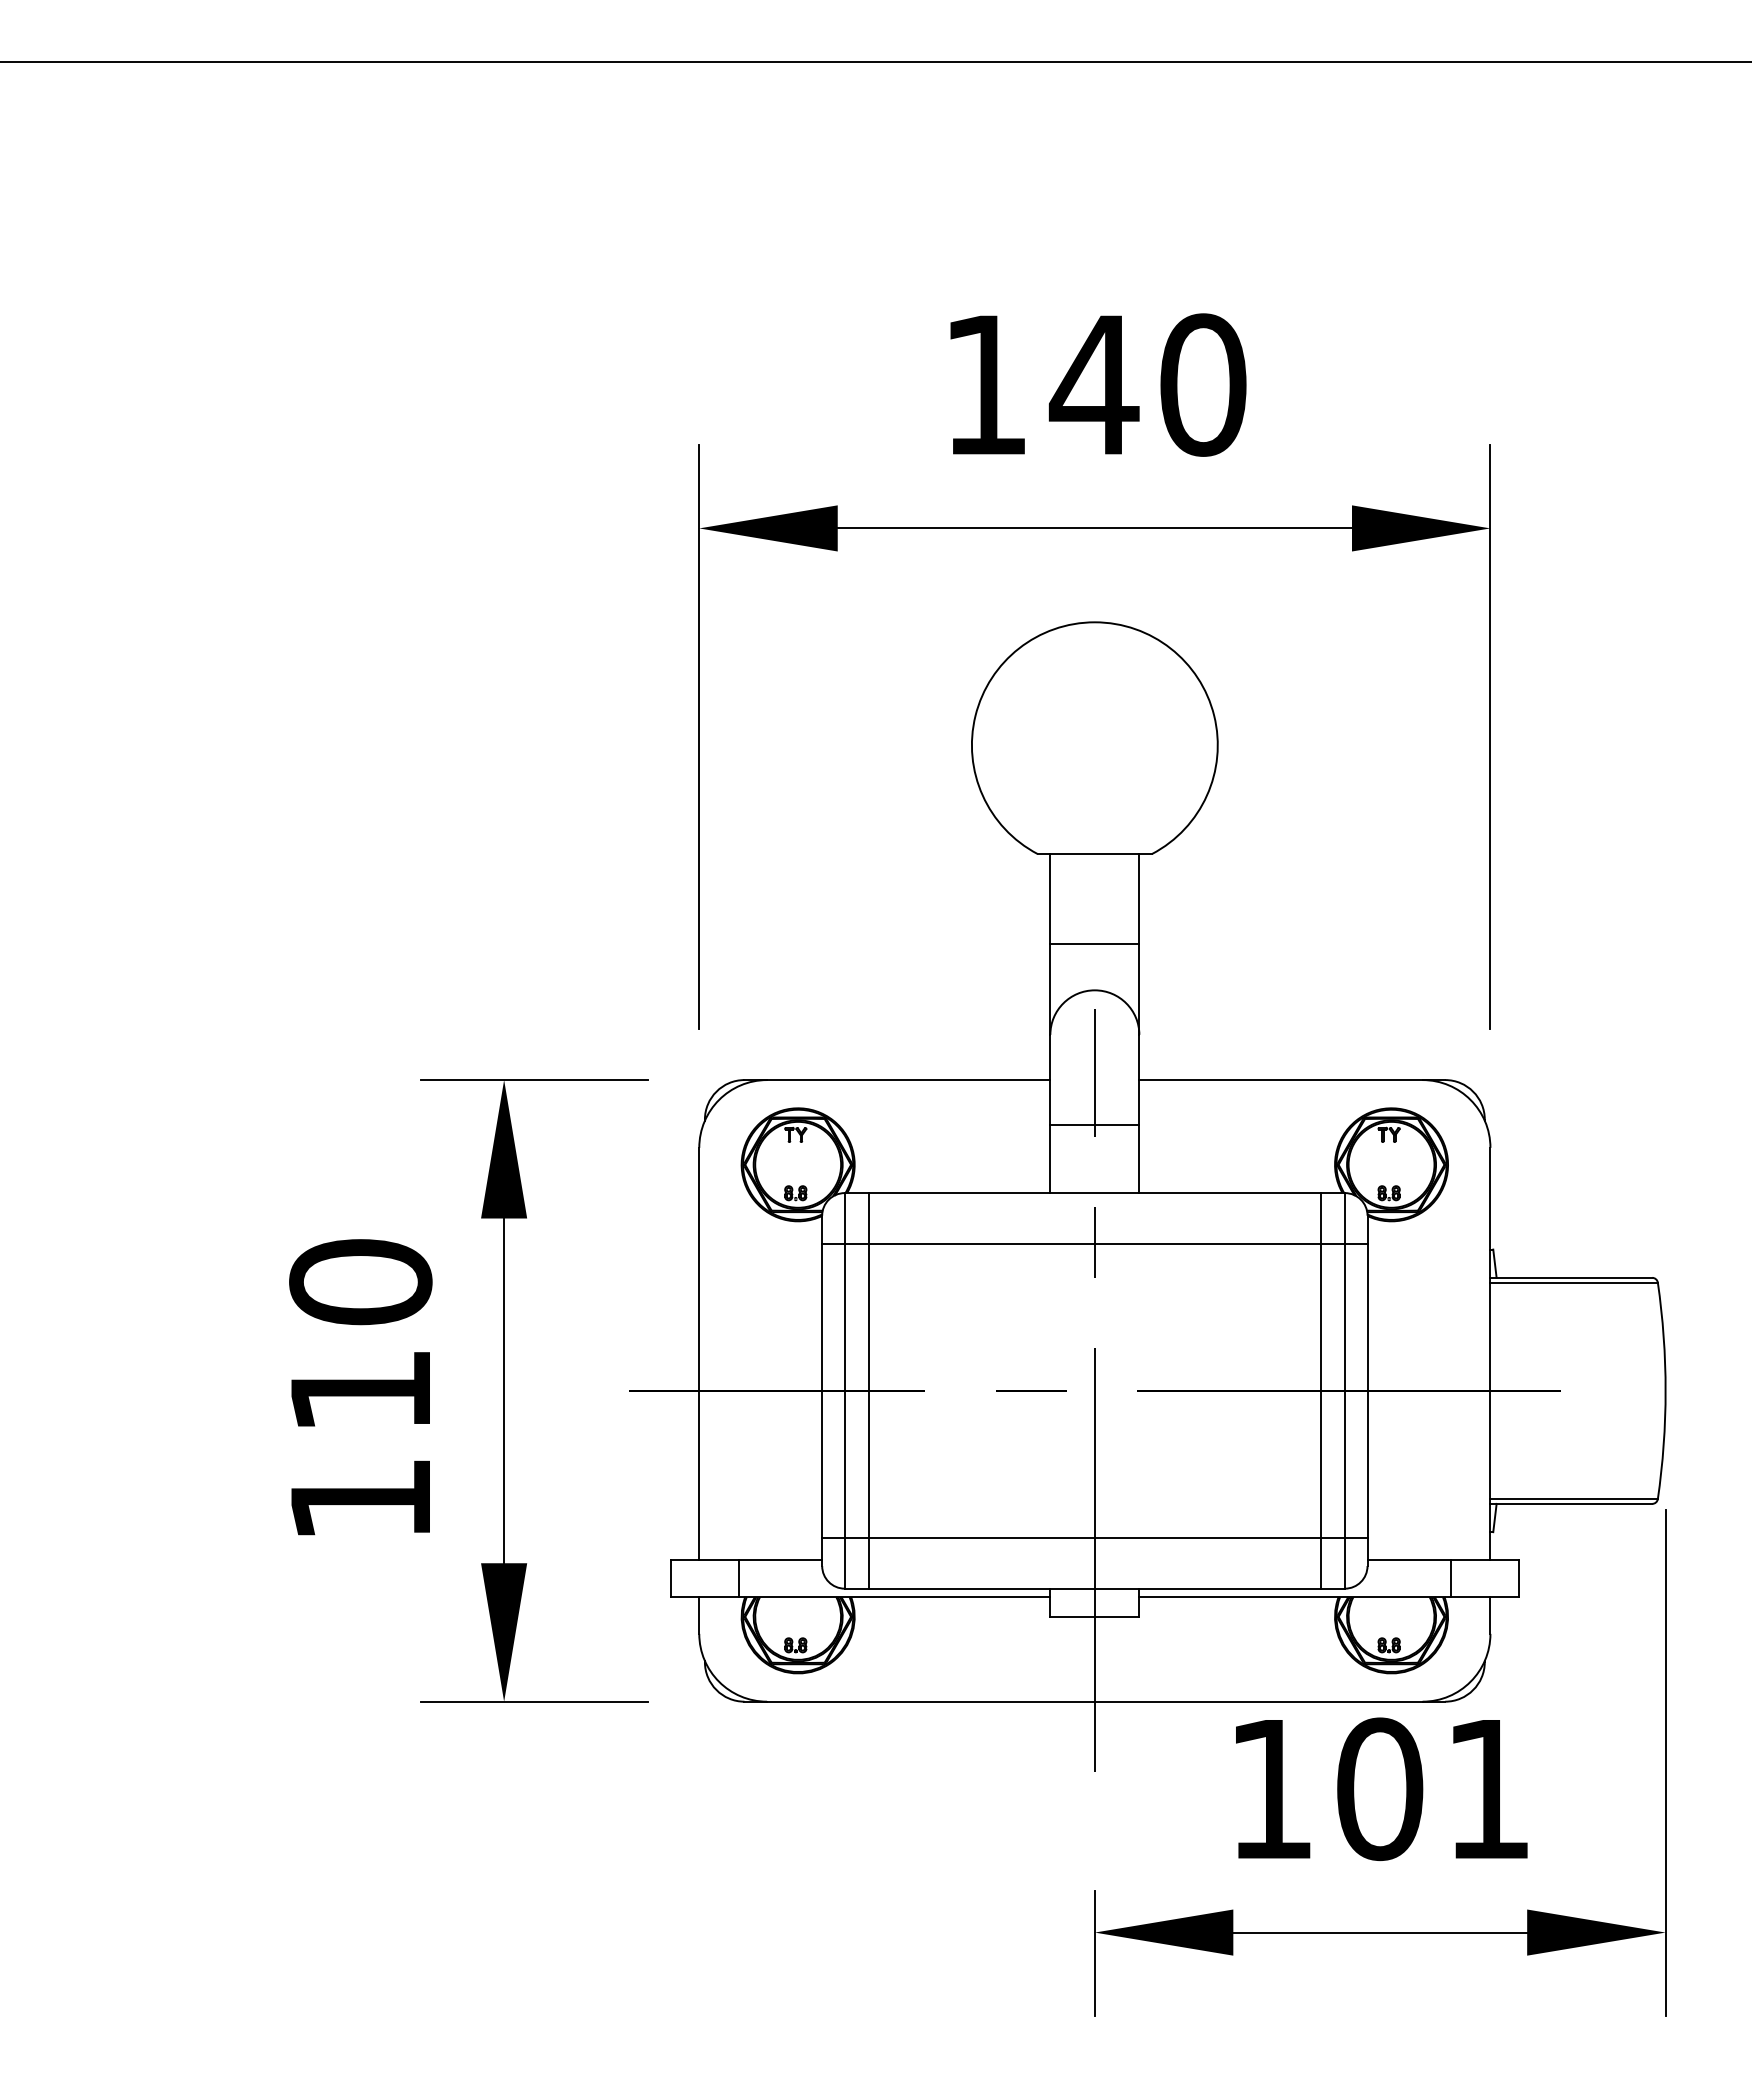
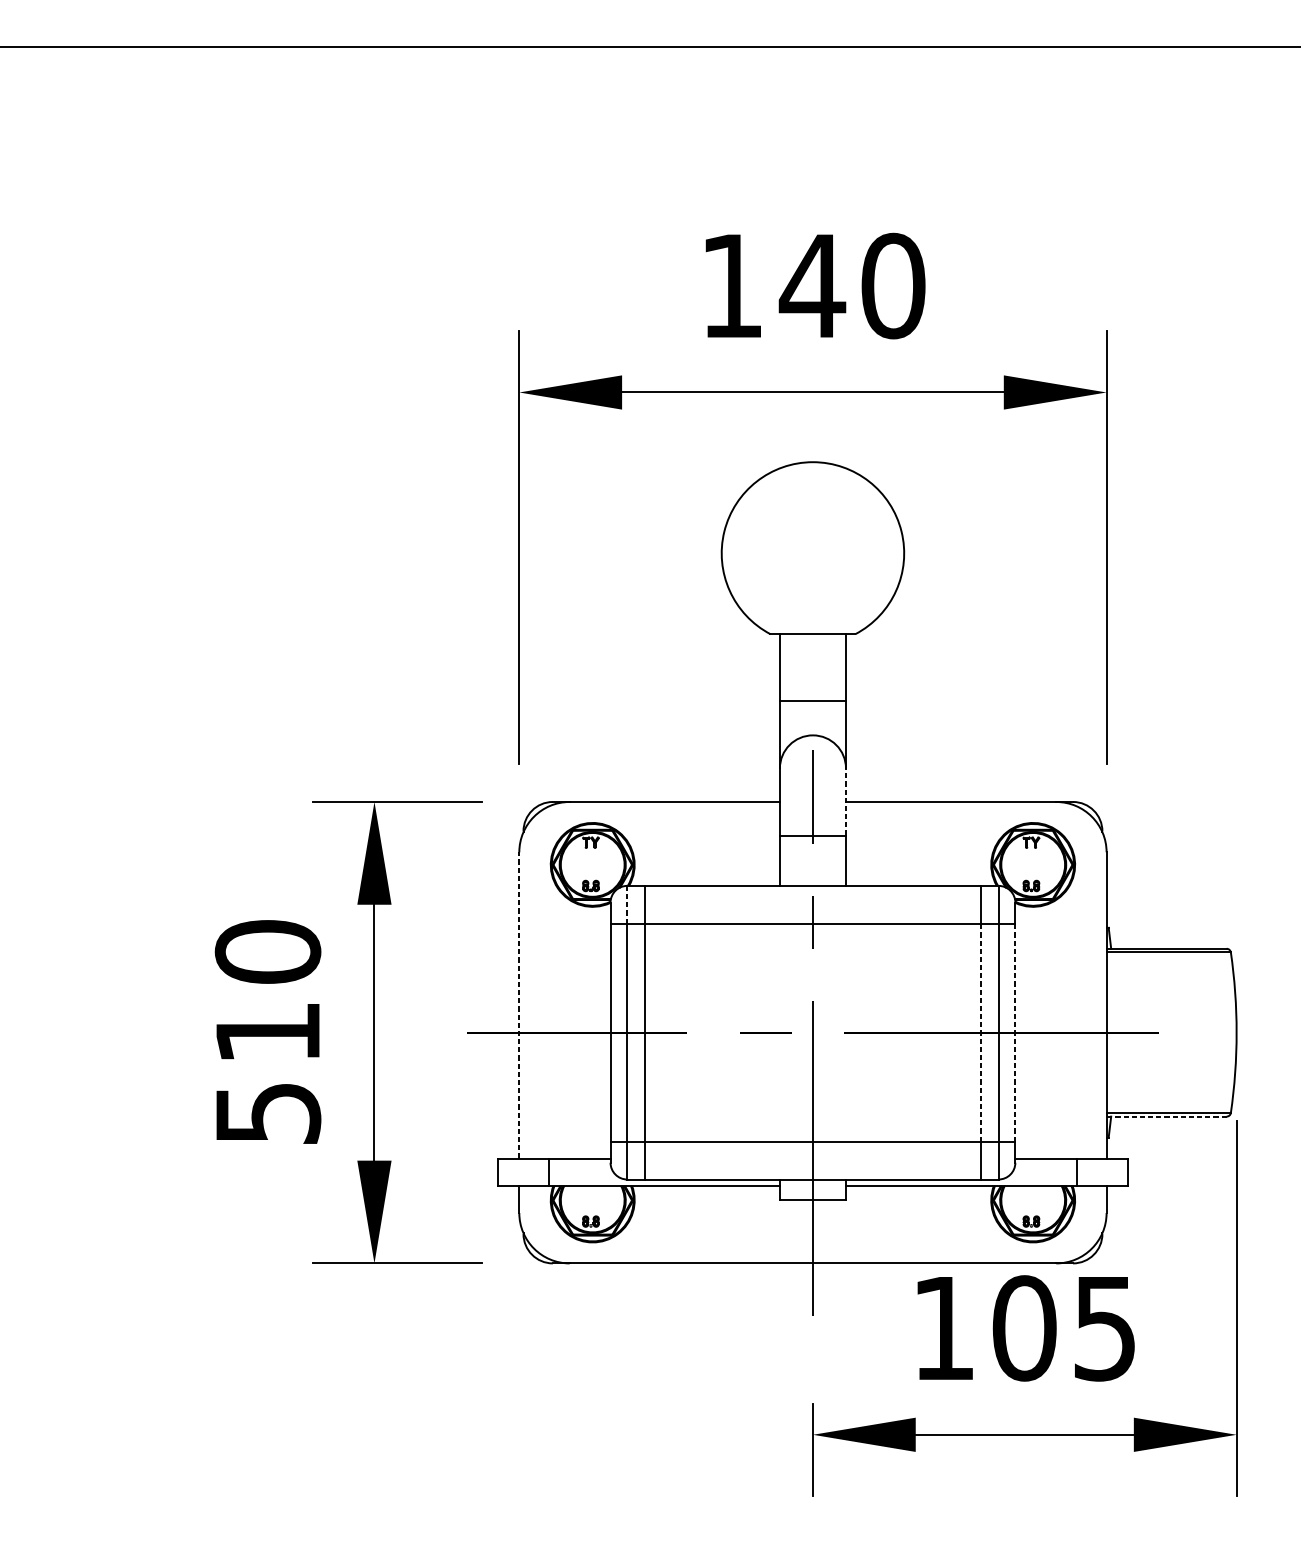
line: (1139, 1079) -> (846, 801), solid -> dashed
line: (844, 1219) -> (627, 905), solid -> dashed
line: (699, 1353) -> (519, 1004), solid -> dashed
line: (1320, 1390) -> (980, 1032), solid -> dashed
line: (1367, 1390) -> (1015, 1032), solid -> dashed
text: (361, 1500) -> (268, 1114), 110 -> 510
line: (1571, 1503) -> (1166, 1116), solid -> dashed
text: (1487, 1790) -> (1104, 1329), 101 -> 105

